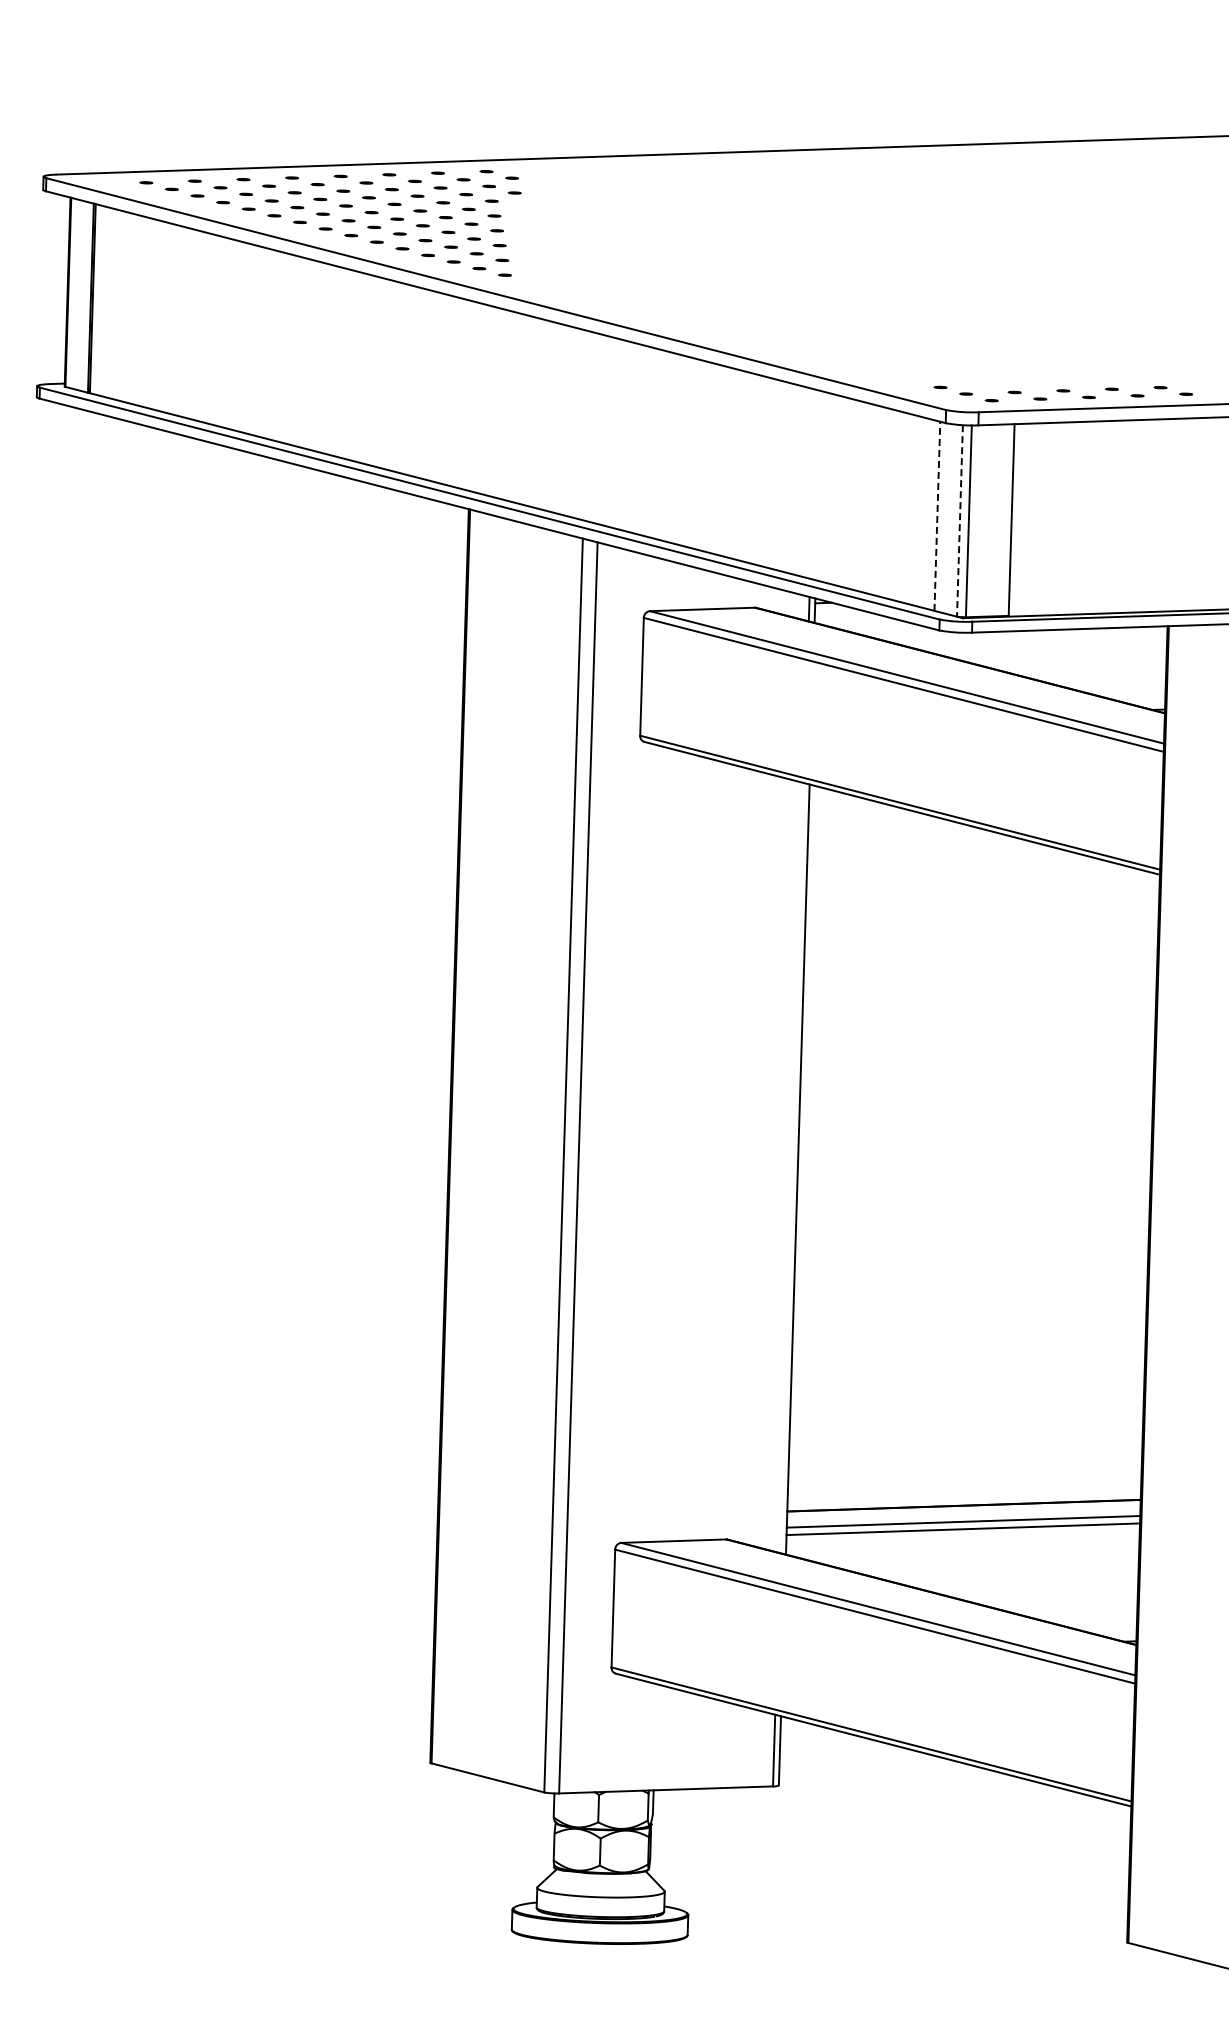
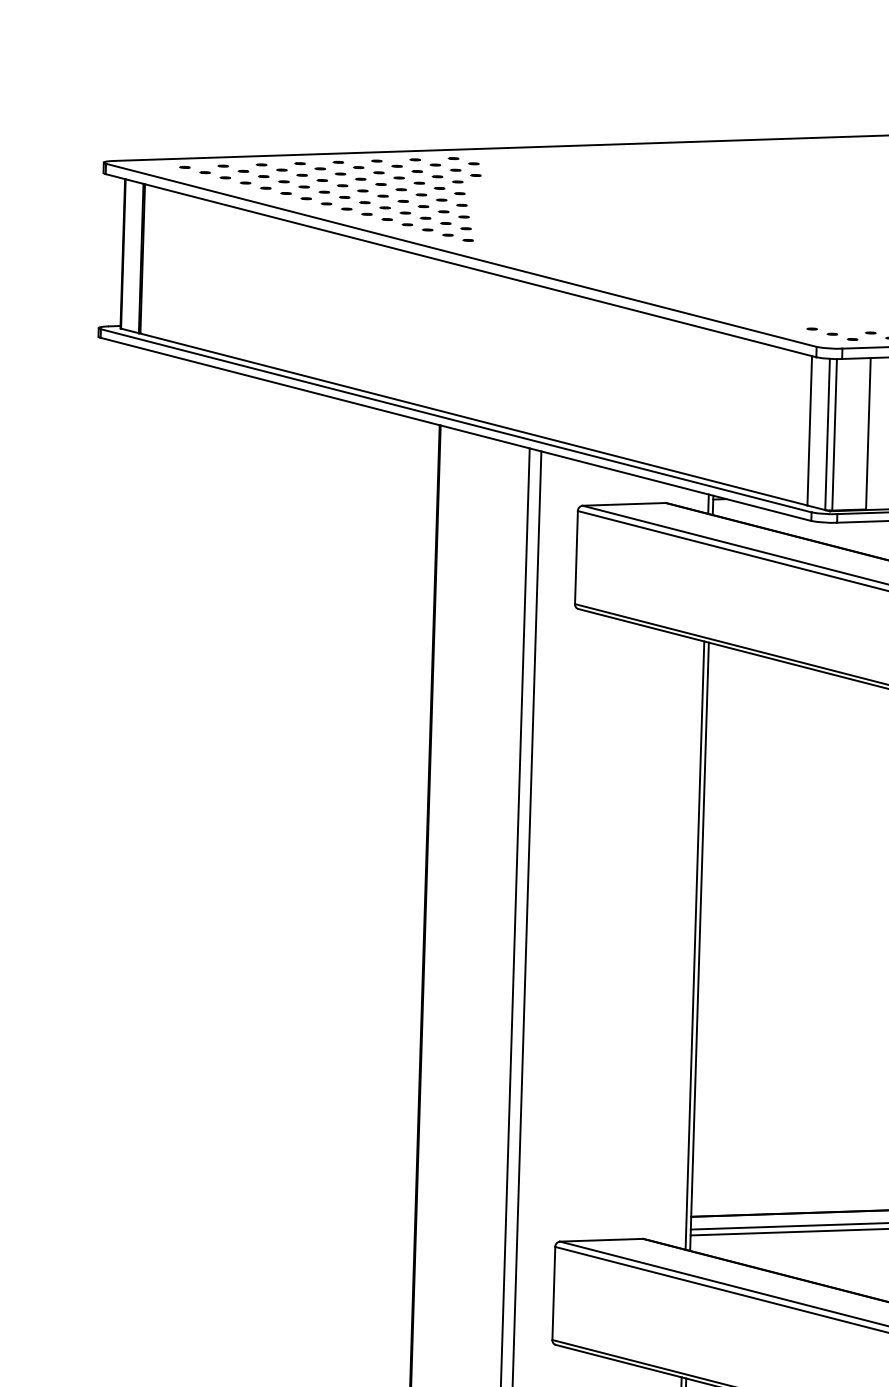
line: (937, 516) -> (809, 430), dashed -> solid
line: (959, 520) -> (827, 434), dashed -> solid
line: (791, 1168) -> (694, 945), added

